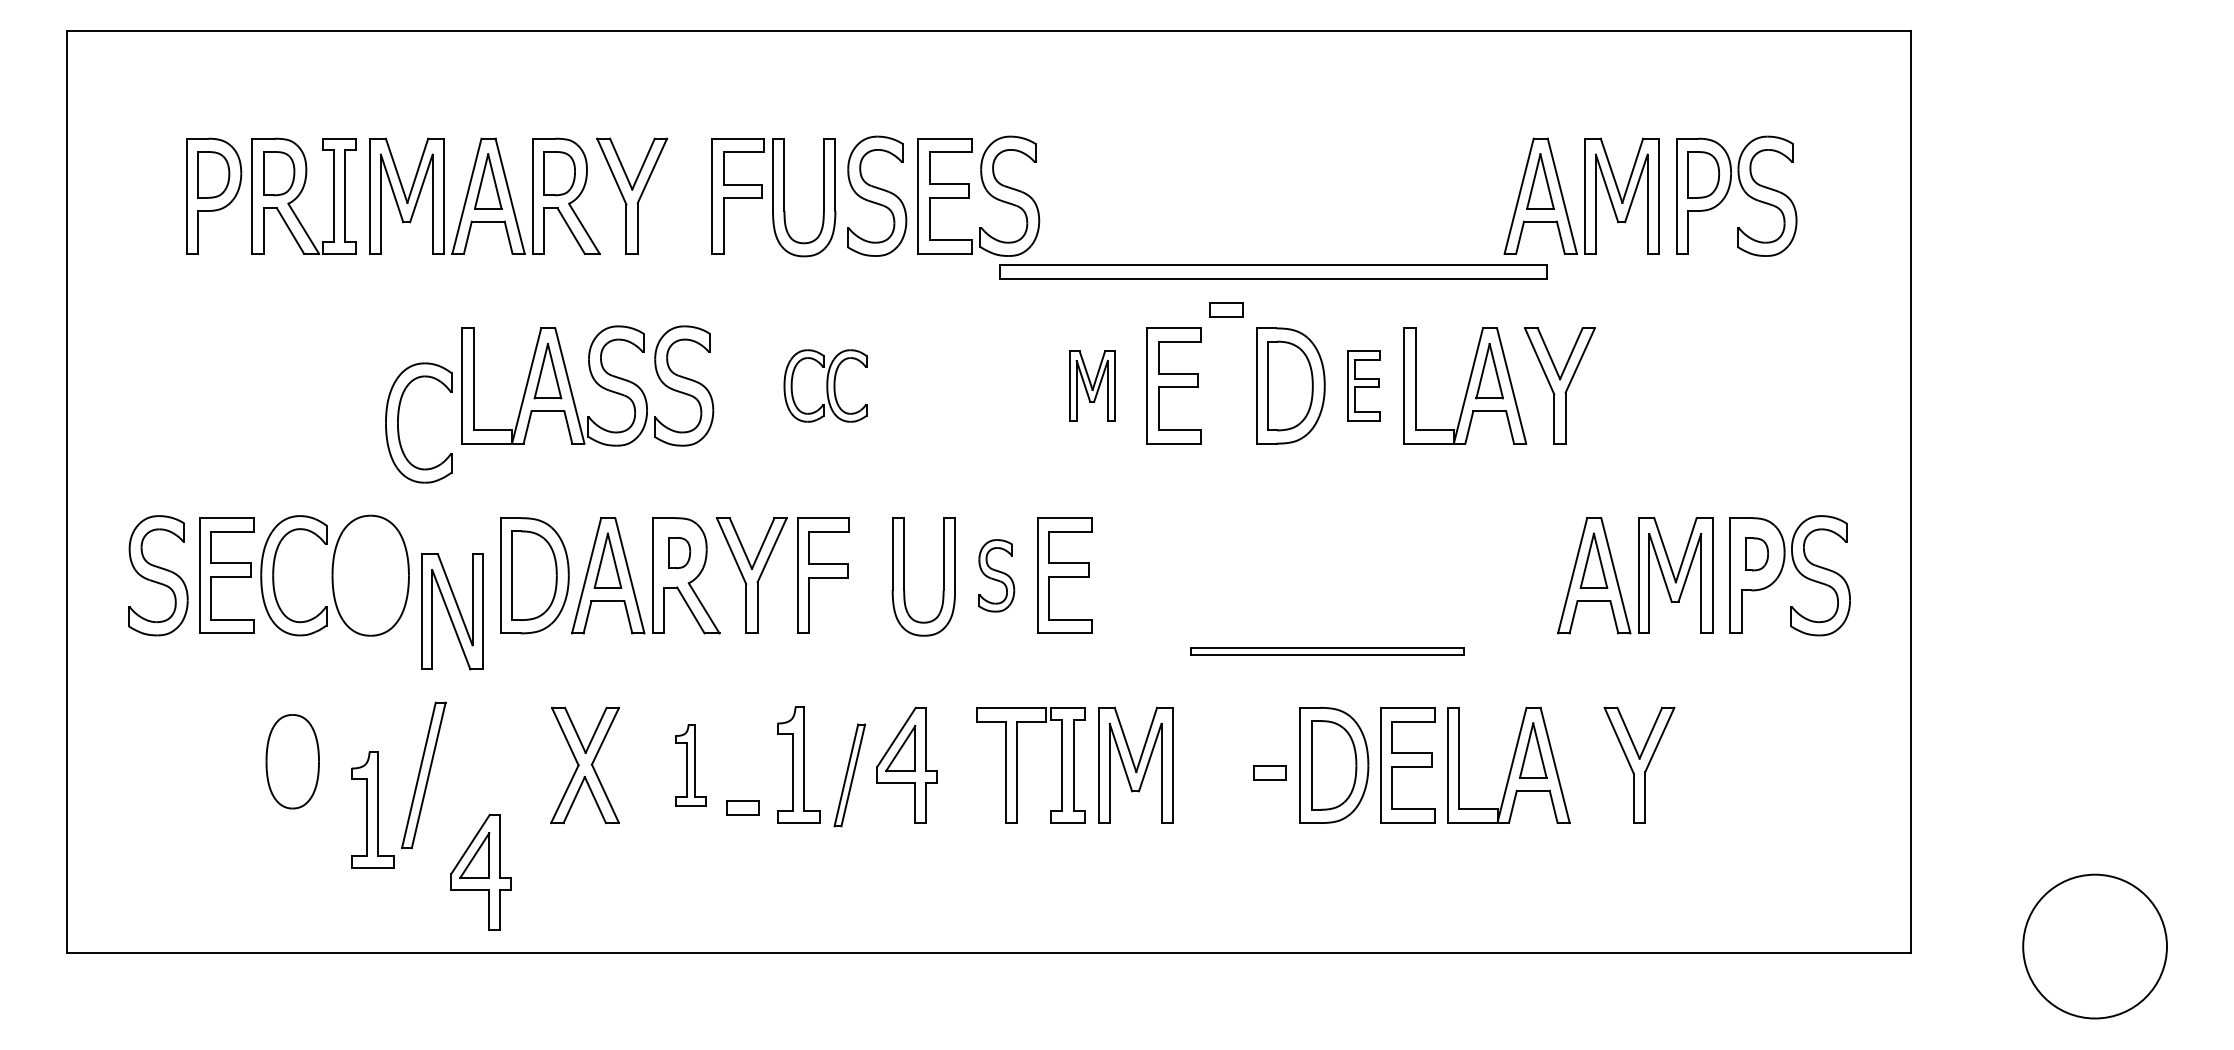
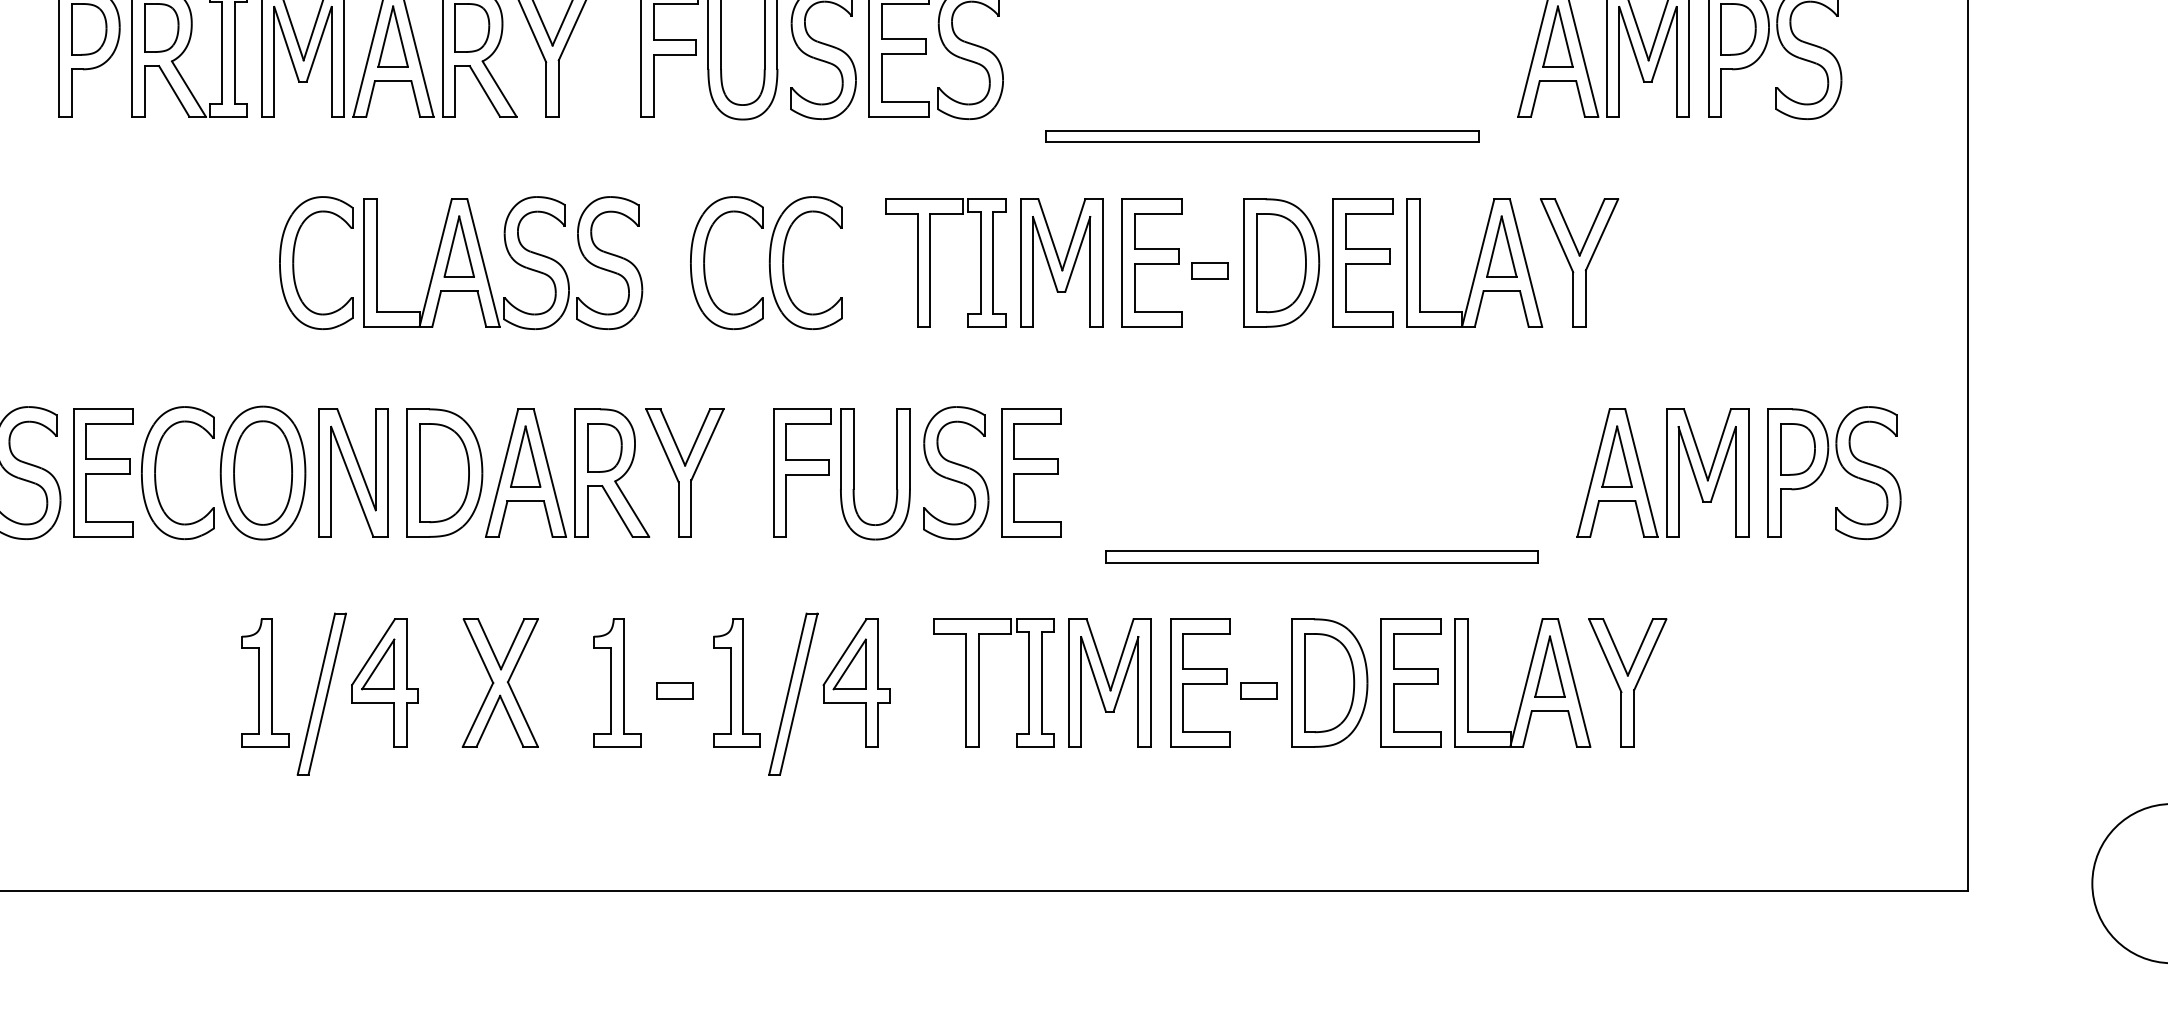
part: (1273, 271) -> (1262, 136), size x0.71
part: (1226, 309) -> (1210, 270), moved
part: (825, 385) -> (766, 262), size x1.67
part: (974, 385) -> (931, 262), added
part: (1092, 385) -> (1062, 262), size x1.67
part: (1363, 385) -> (1362, 262), size x1.67
part: (398, 422) -> (293, 262), moved
part: (679, 552) -> (604, 447), size x1.43
part: (1757, 554) -> (1798, 449), size x1.43
part: (823, 575) -> (801, 472), moved
part: (996, 575) -> (955, 472), size x1.67
part: (452, 611) -> (353, 472), moved
part: (1327, 651) -> (1322, 556), size x1.43
part: (292, 761) -> (262, 472), moved
part: (690, 764) -> (617, 682), size x1.43
part: (1639, 764) -> (1627, 682), moved
part: (1217, 765) -> (1200, 683), added
part: (849, 775) -> (793, 694), size x1.43
part: (742, 807) -> (674, 690), moved
part: (372, 809) -> (265, 682), moved
part: (480, 871) -> (384, 682), moved

